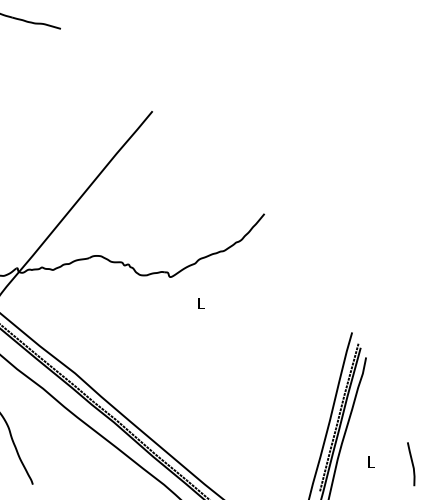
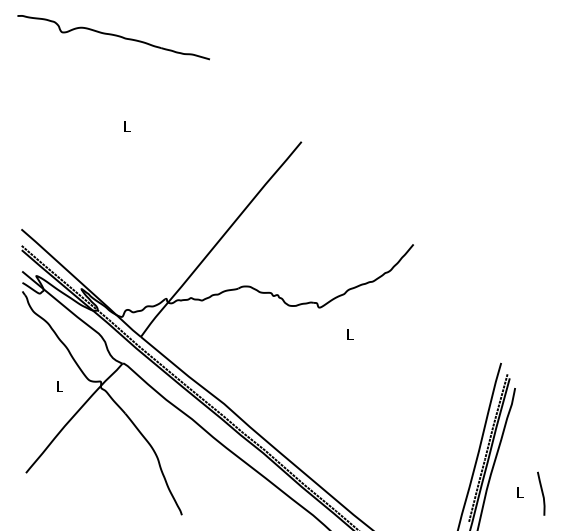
line: (411, 463) -> (541, 493), moved

